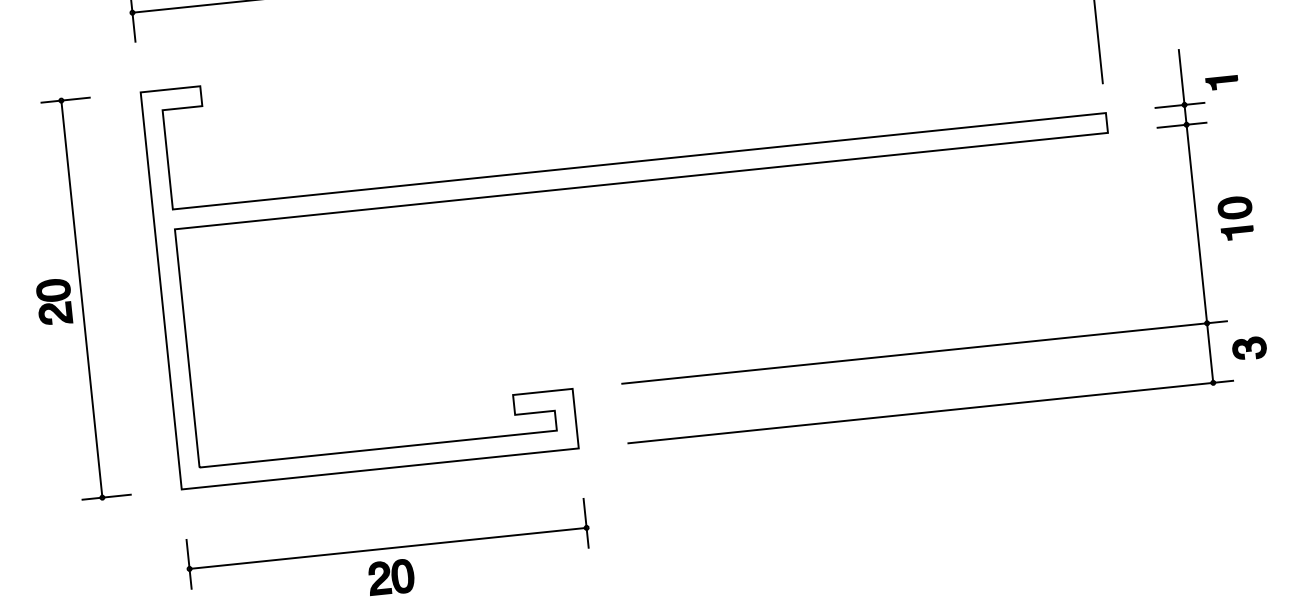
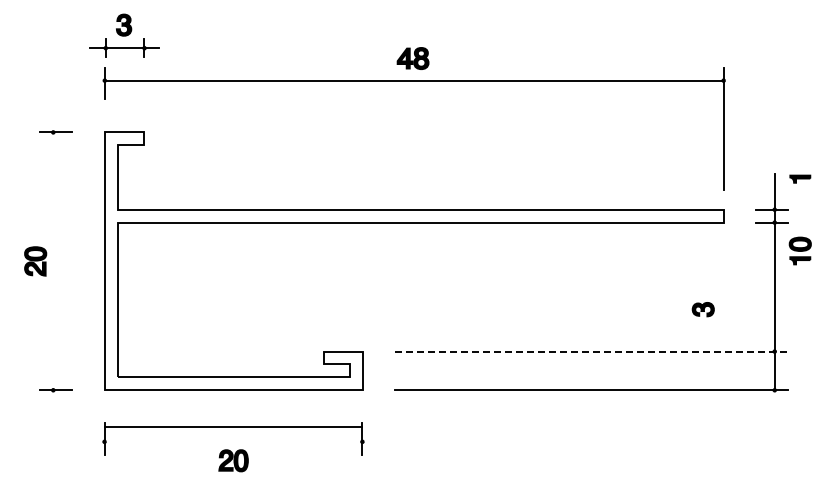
part: (1222, 81) -> (800, 178), moved
part: (1234, 217) -> (799, 250), moved
line: (82, 299) -> (53, 261), removed
part: (1248, 348) -> (702, 309), moved
line: (924, 352) -> (591, 351), solid -> dashed
line: (388, 547) -> (233, 426), moved

